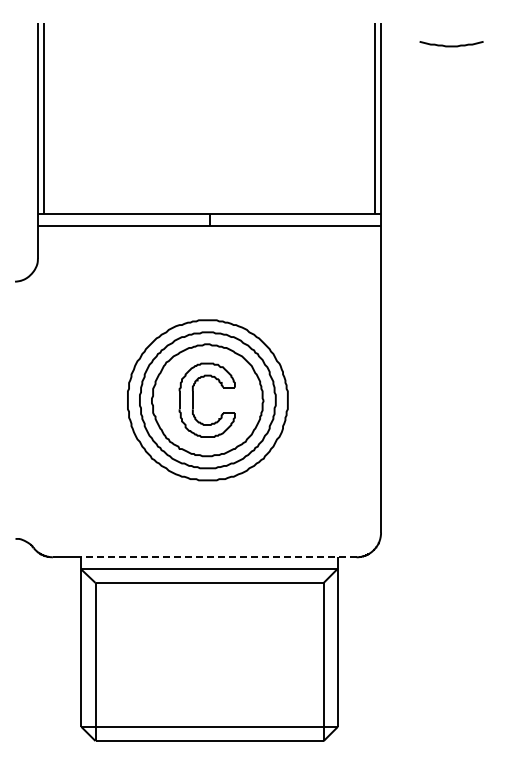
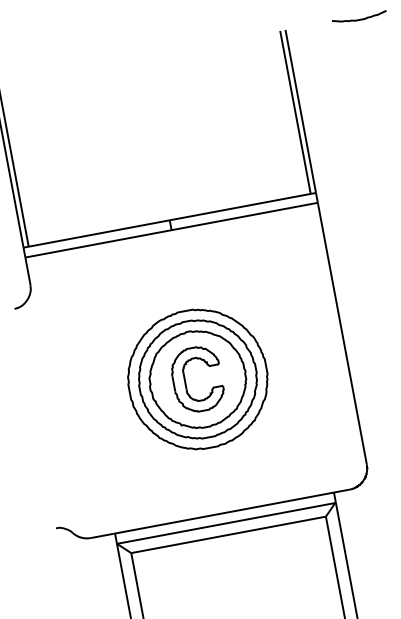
curve: (451, 45) -> (359, 19), moved
line: (217, 557) -> (231, 511), dashed -> solid

